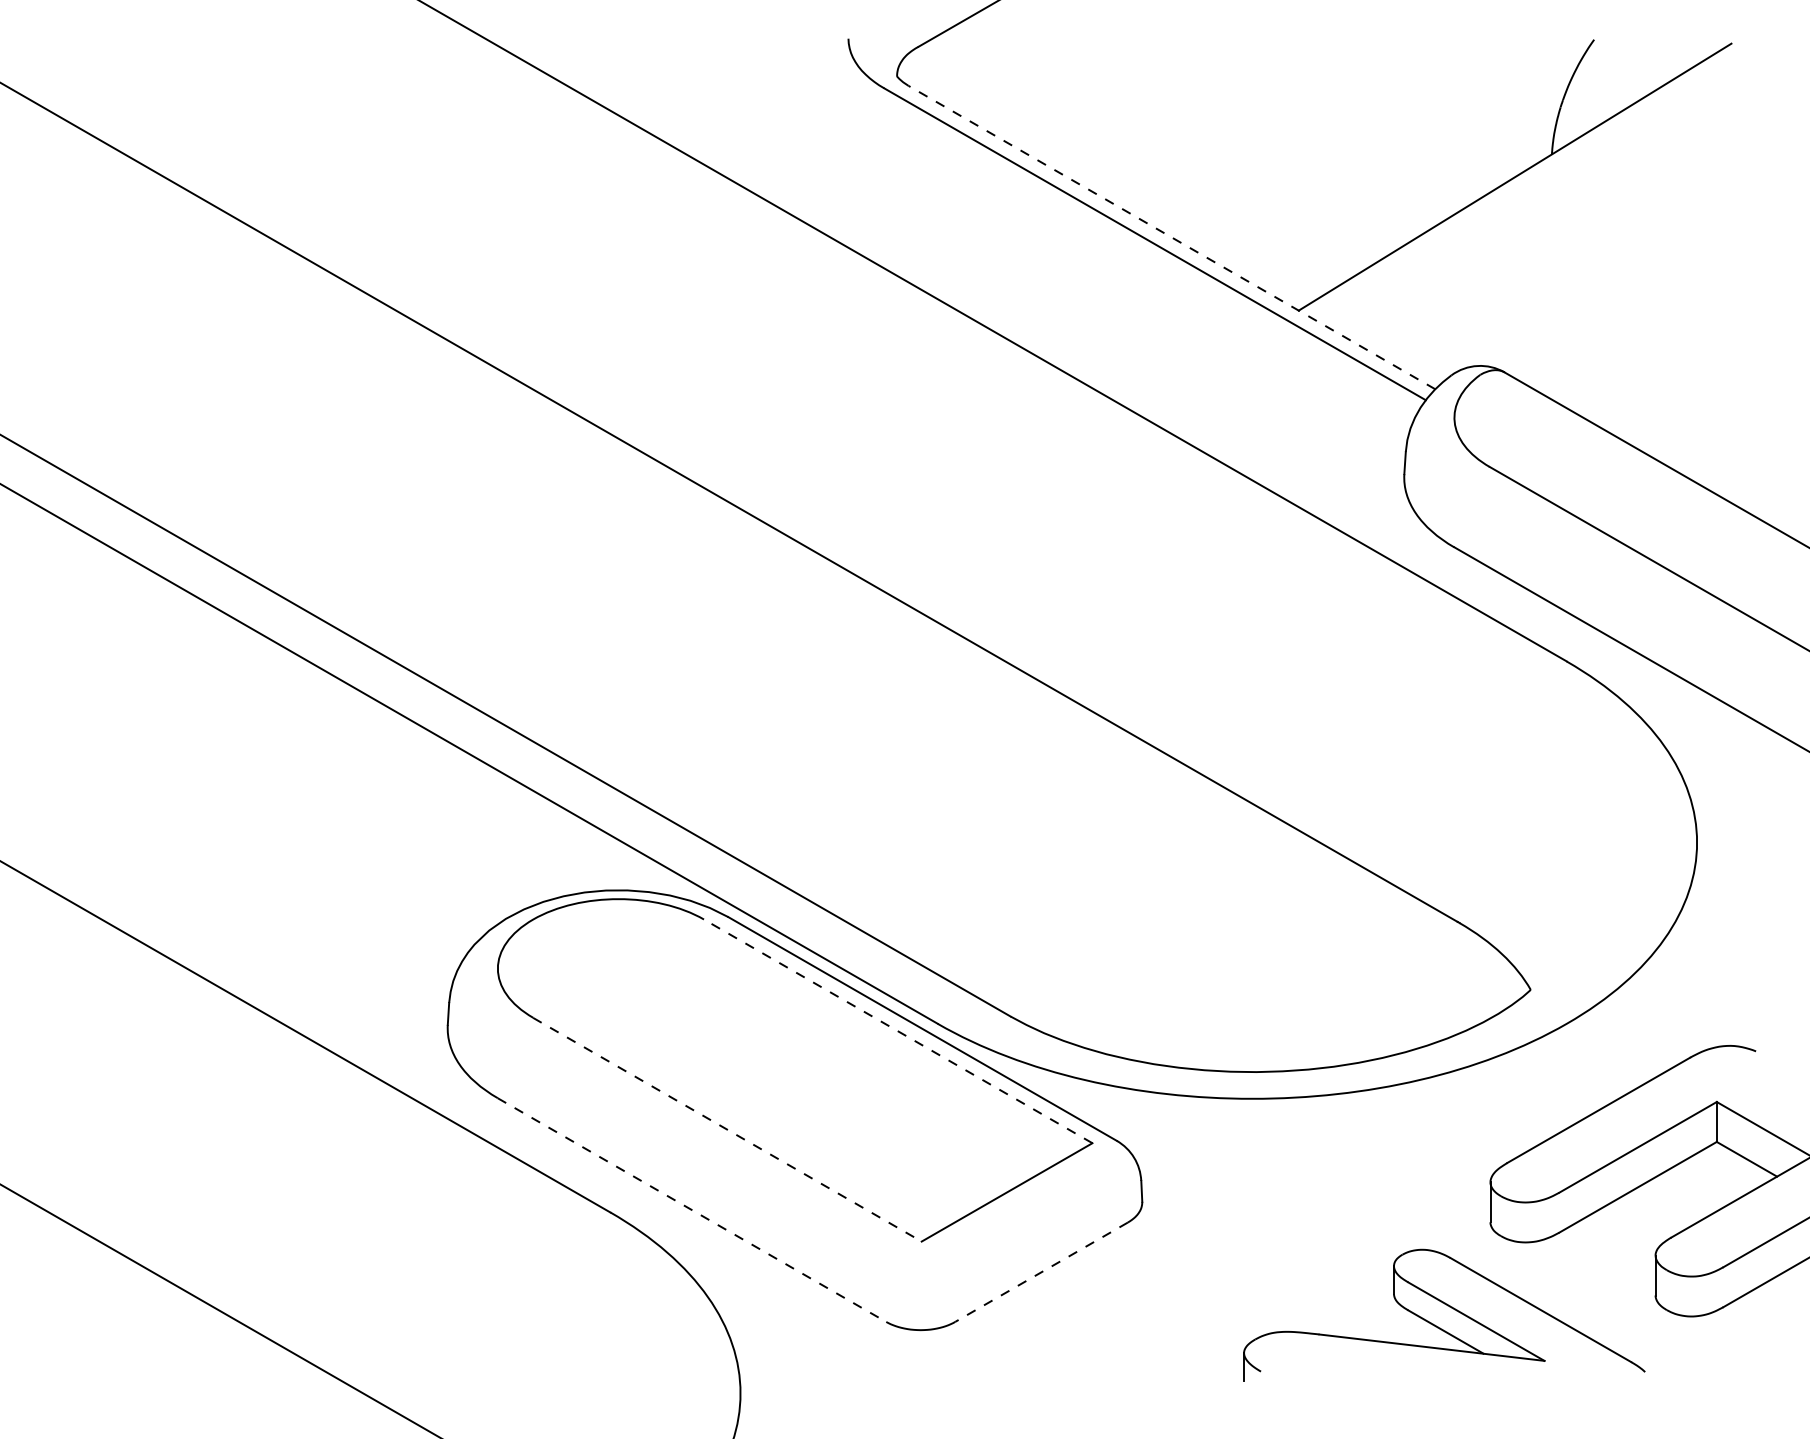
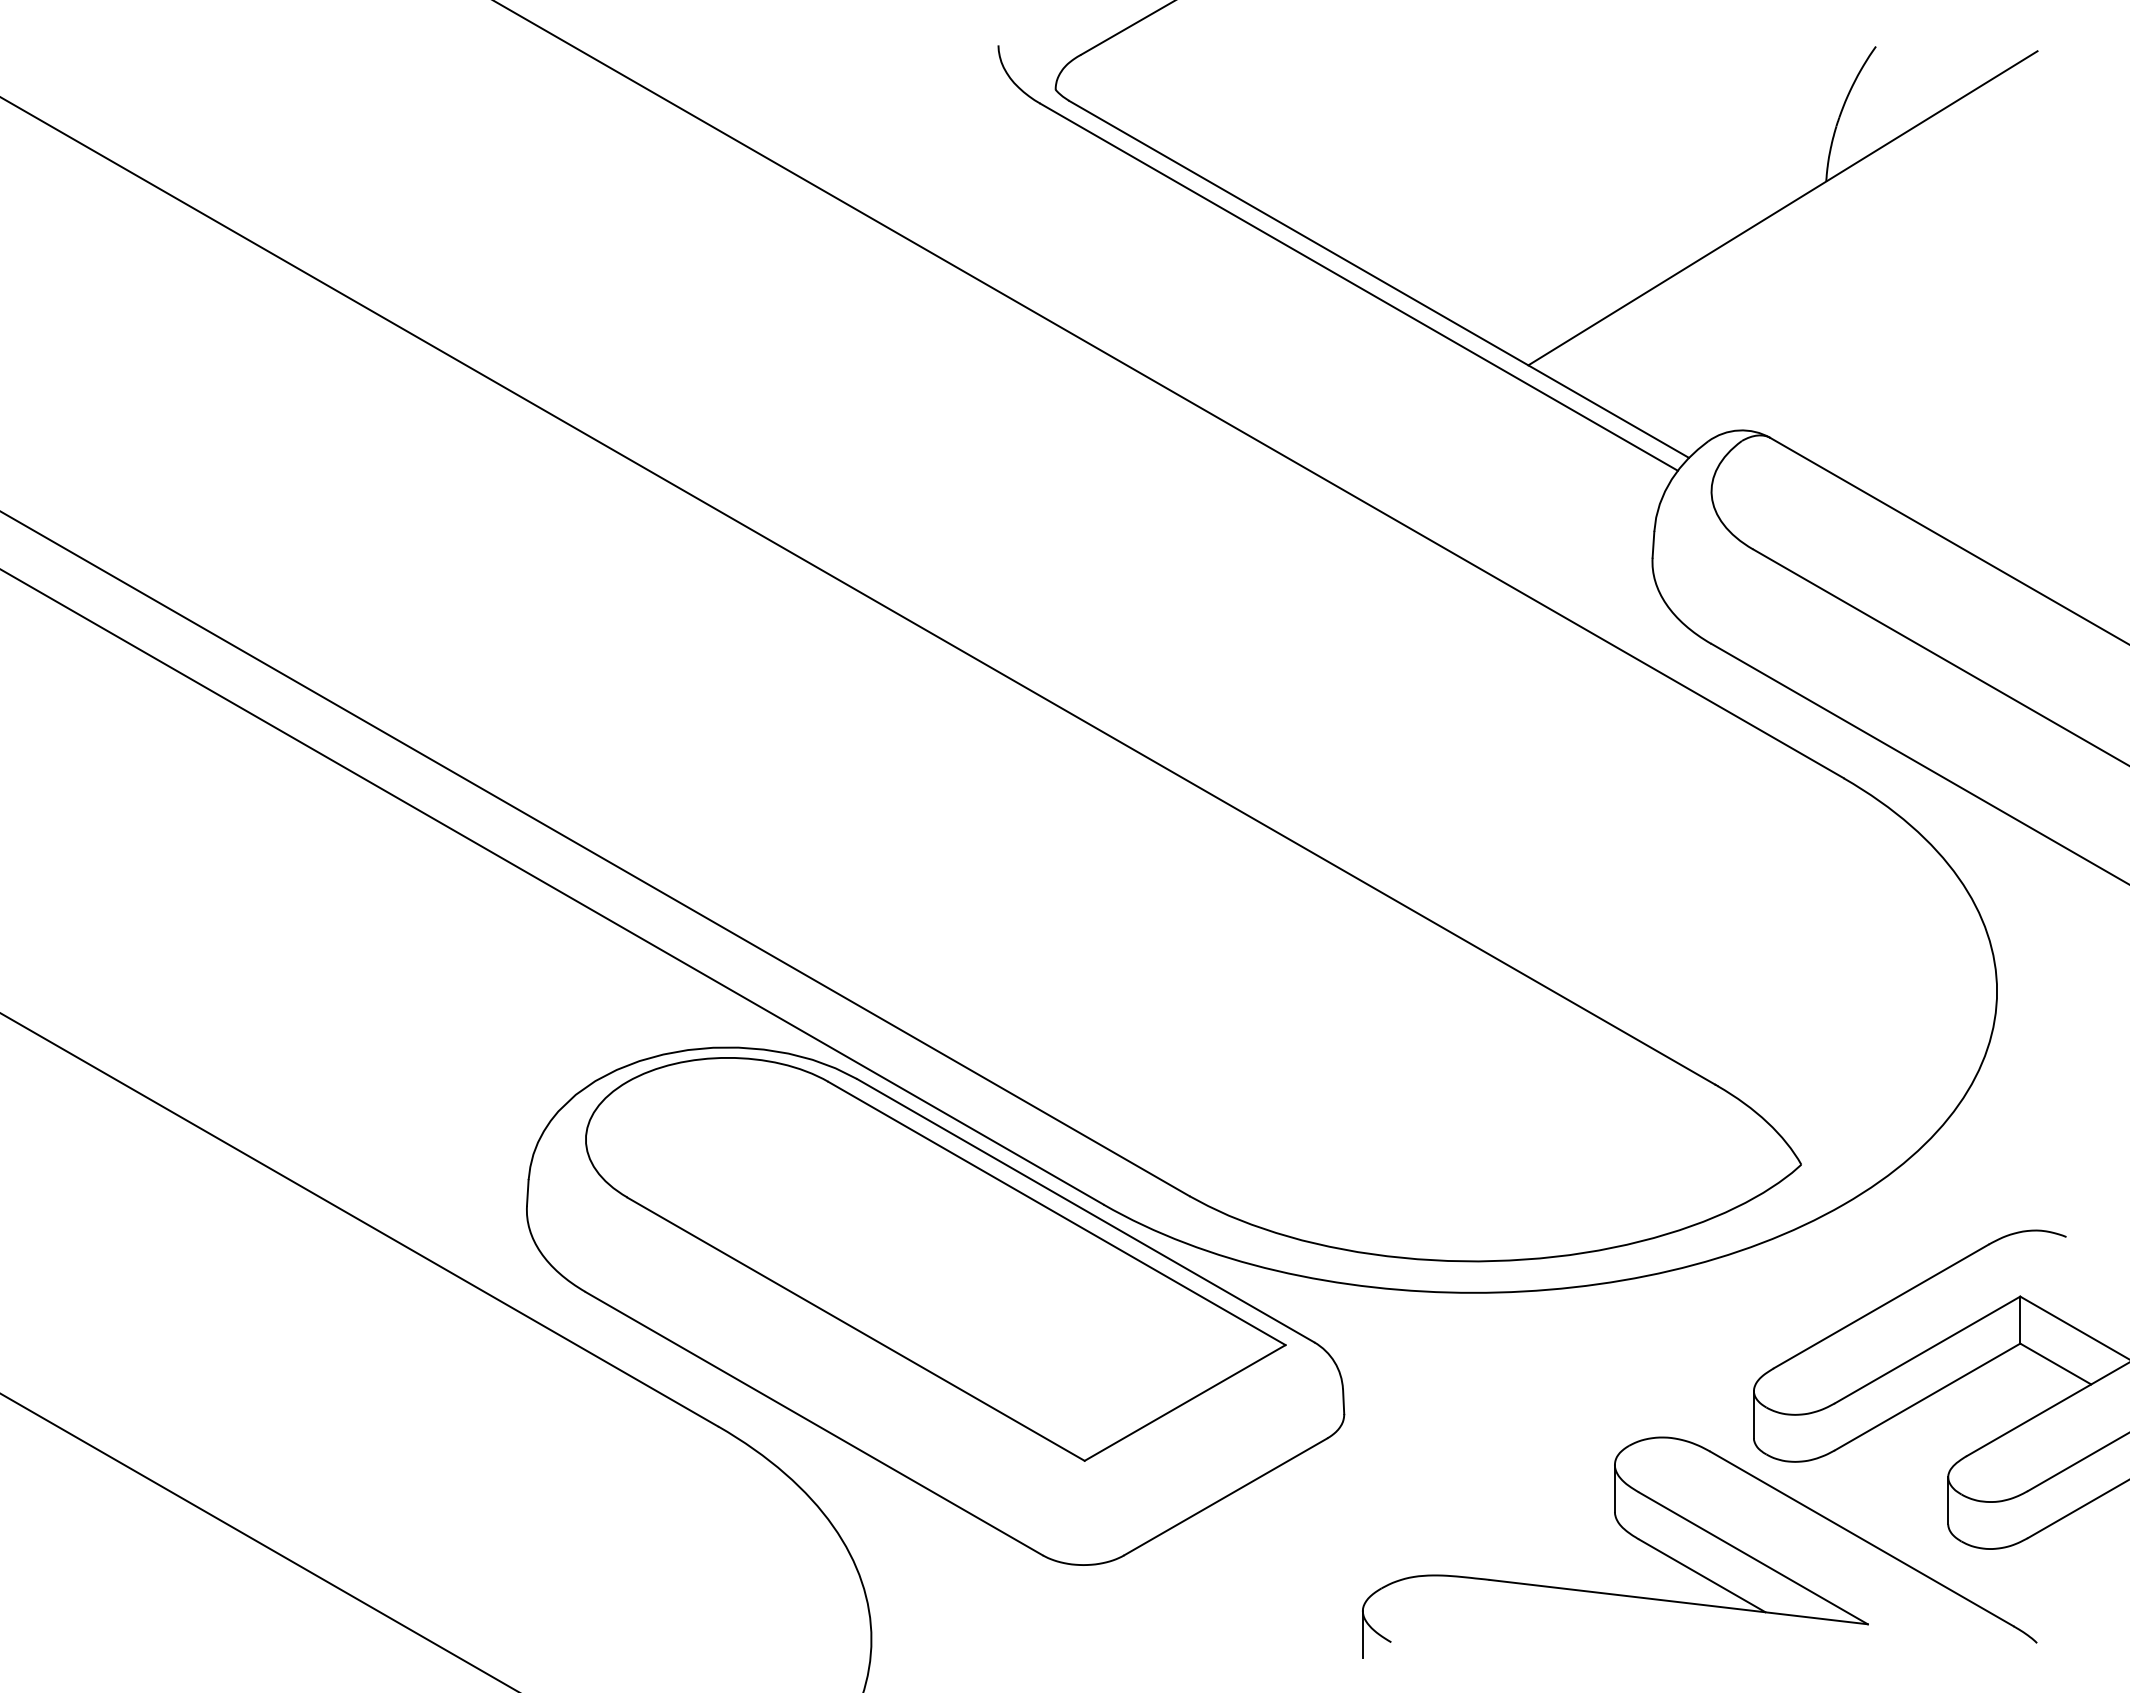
line: (1172, 237) -> (1379, 279), dashed -> solid
line: (898, 1031) -> (1057, 1213), dashed -> solid
line: (727, 1129) -> (856, 1329), dashed -> solid
line: (692, 1209) -> (814, 1423), dashed -> solid
line: (1041, 1272) -> (1225, 1497), dashed -> solid
part: (1444, 1315) -> (1699, 1547), size x1.43

